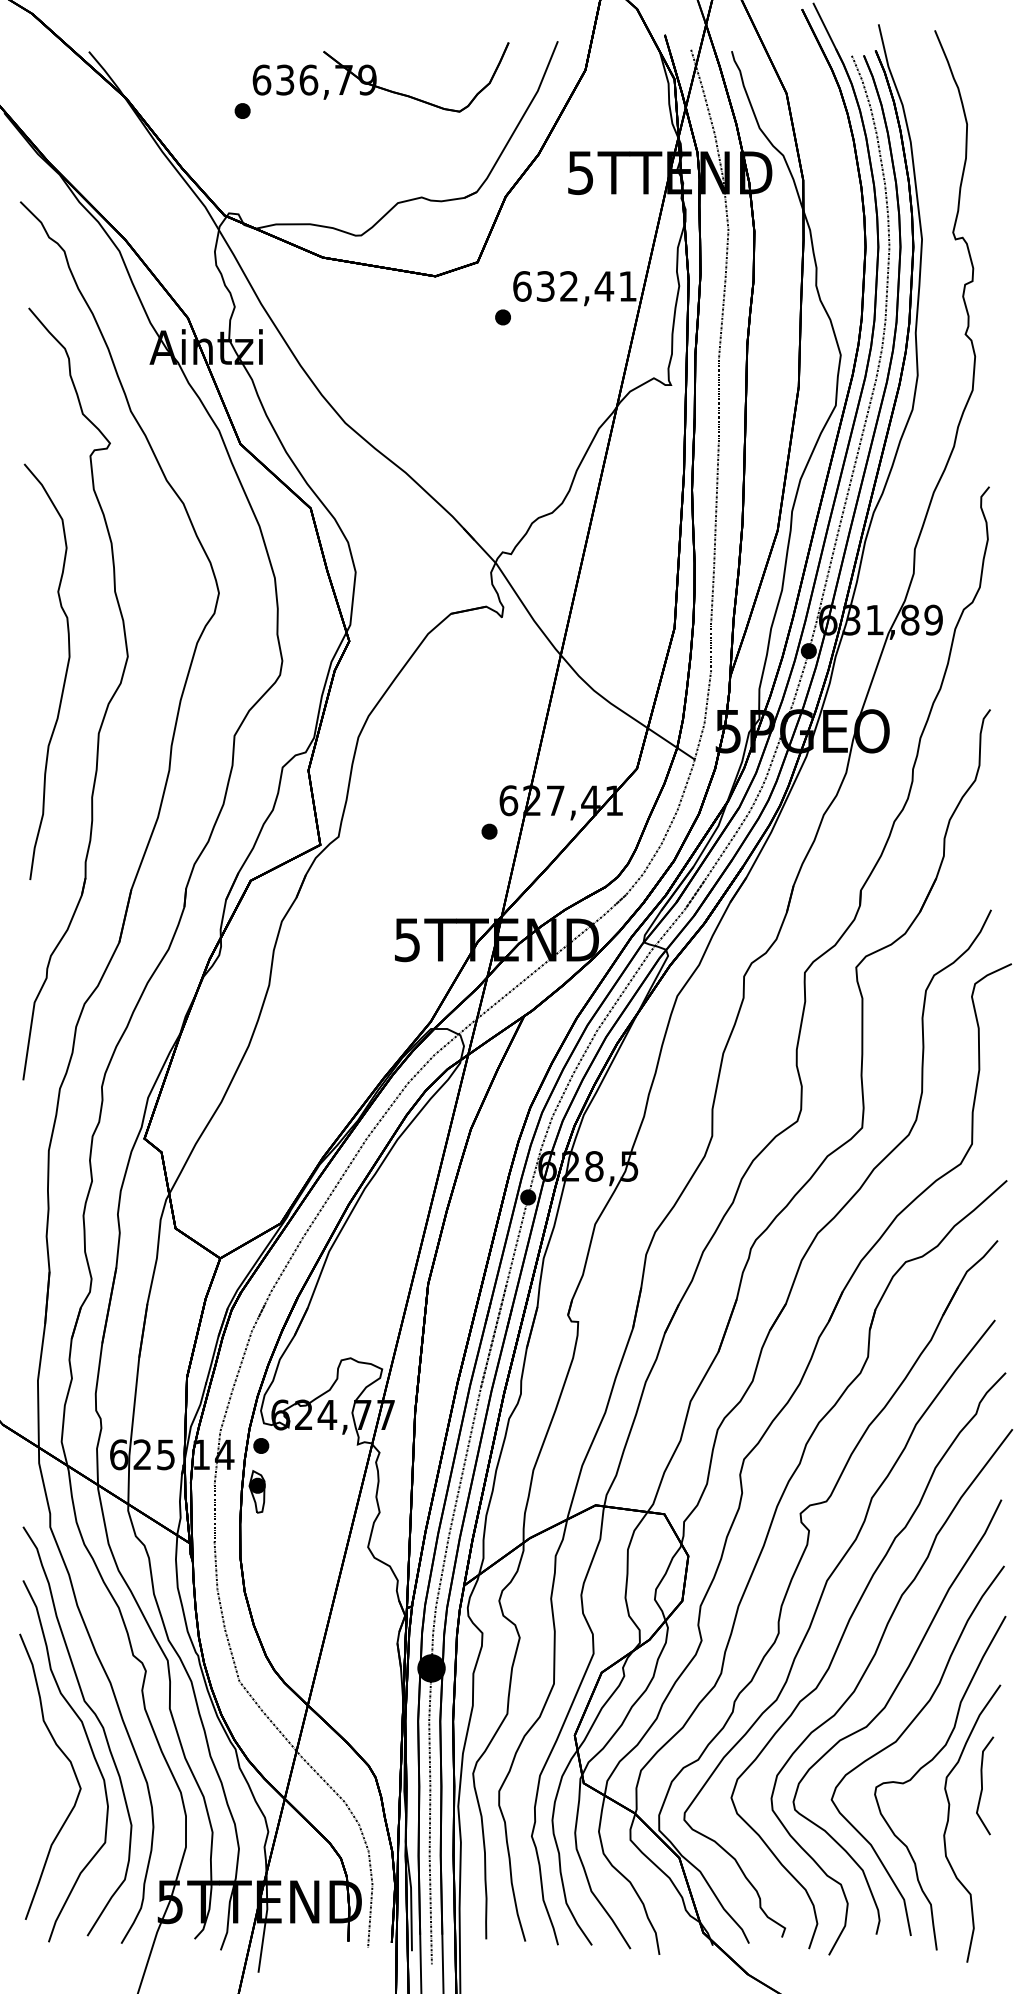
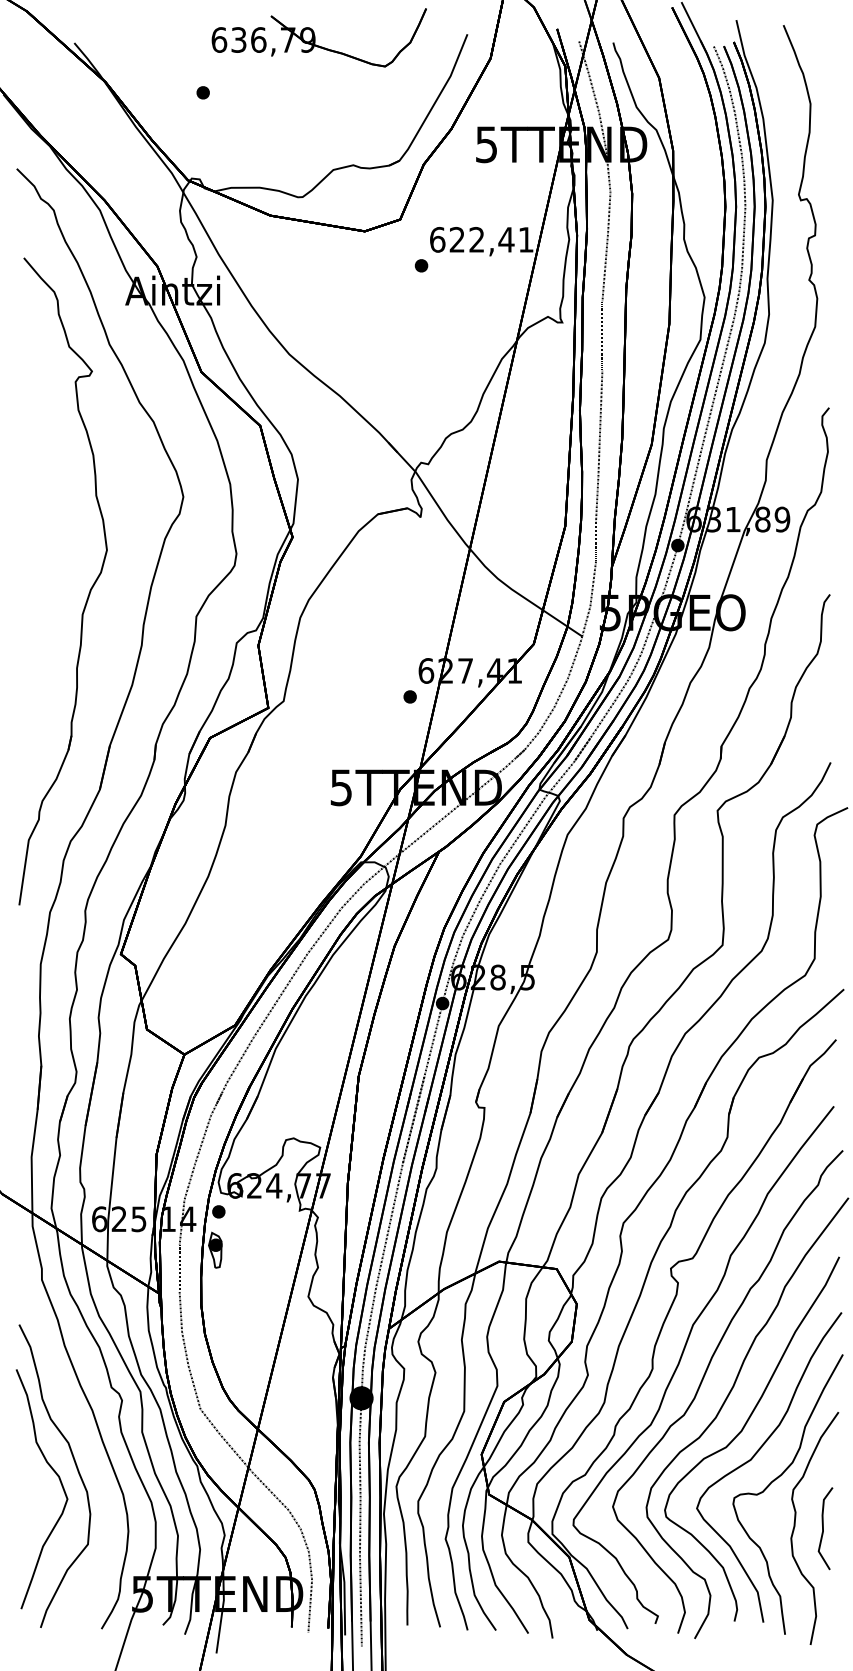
part: (380, 77) -> (318, 37), moved
text: (545, 286) -> (457, 239), 632,41 -> 622,41
part: (64, 676) -> (53, 566), removed
part: (97, 1720) -> (81, 1442), removed
curve: (982, 1785) -> (823, 1528), moved

